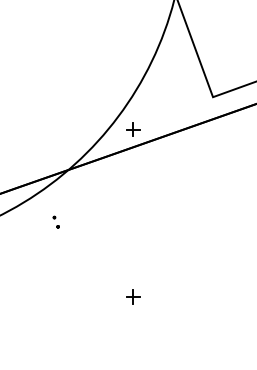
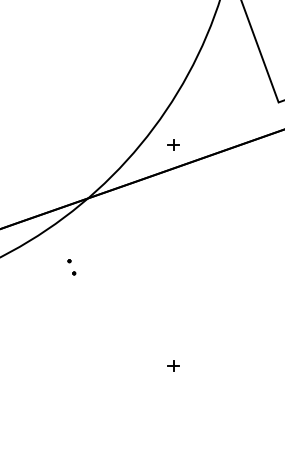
part: (133, 129) -> (173, 145), size x0.6
part: (133, 296) -> (173, 365), size x0.6

